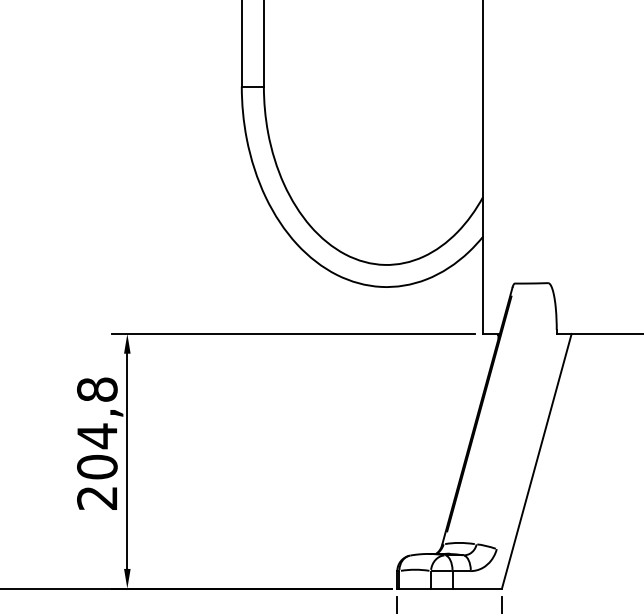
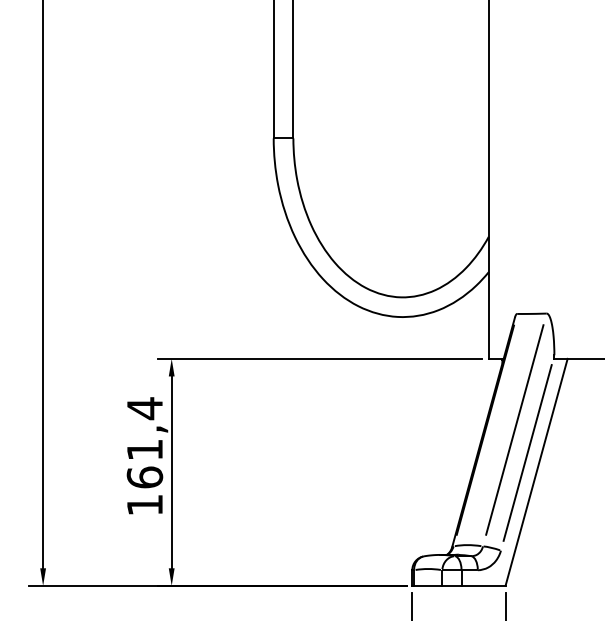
line: (511, 413) -> (514, 429), added
line: (526, 439) -> (527, 452), added
text: (96, 443) -> (144, 456), 204,8 -> 161,4

